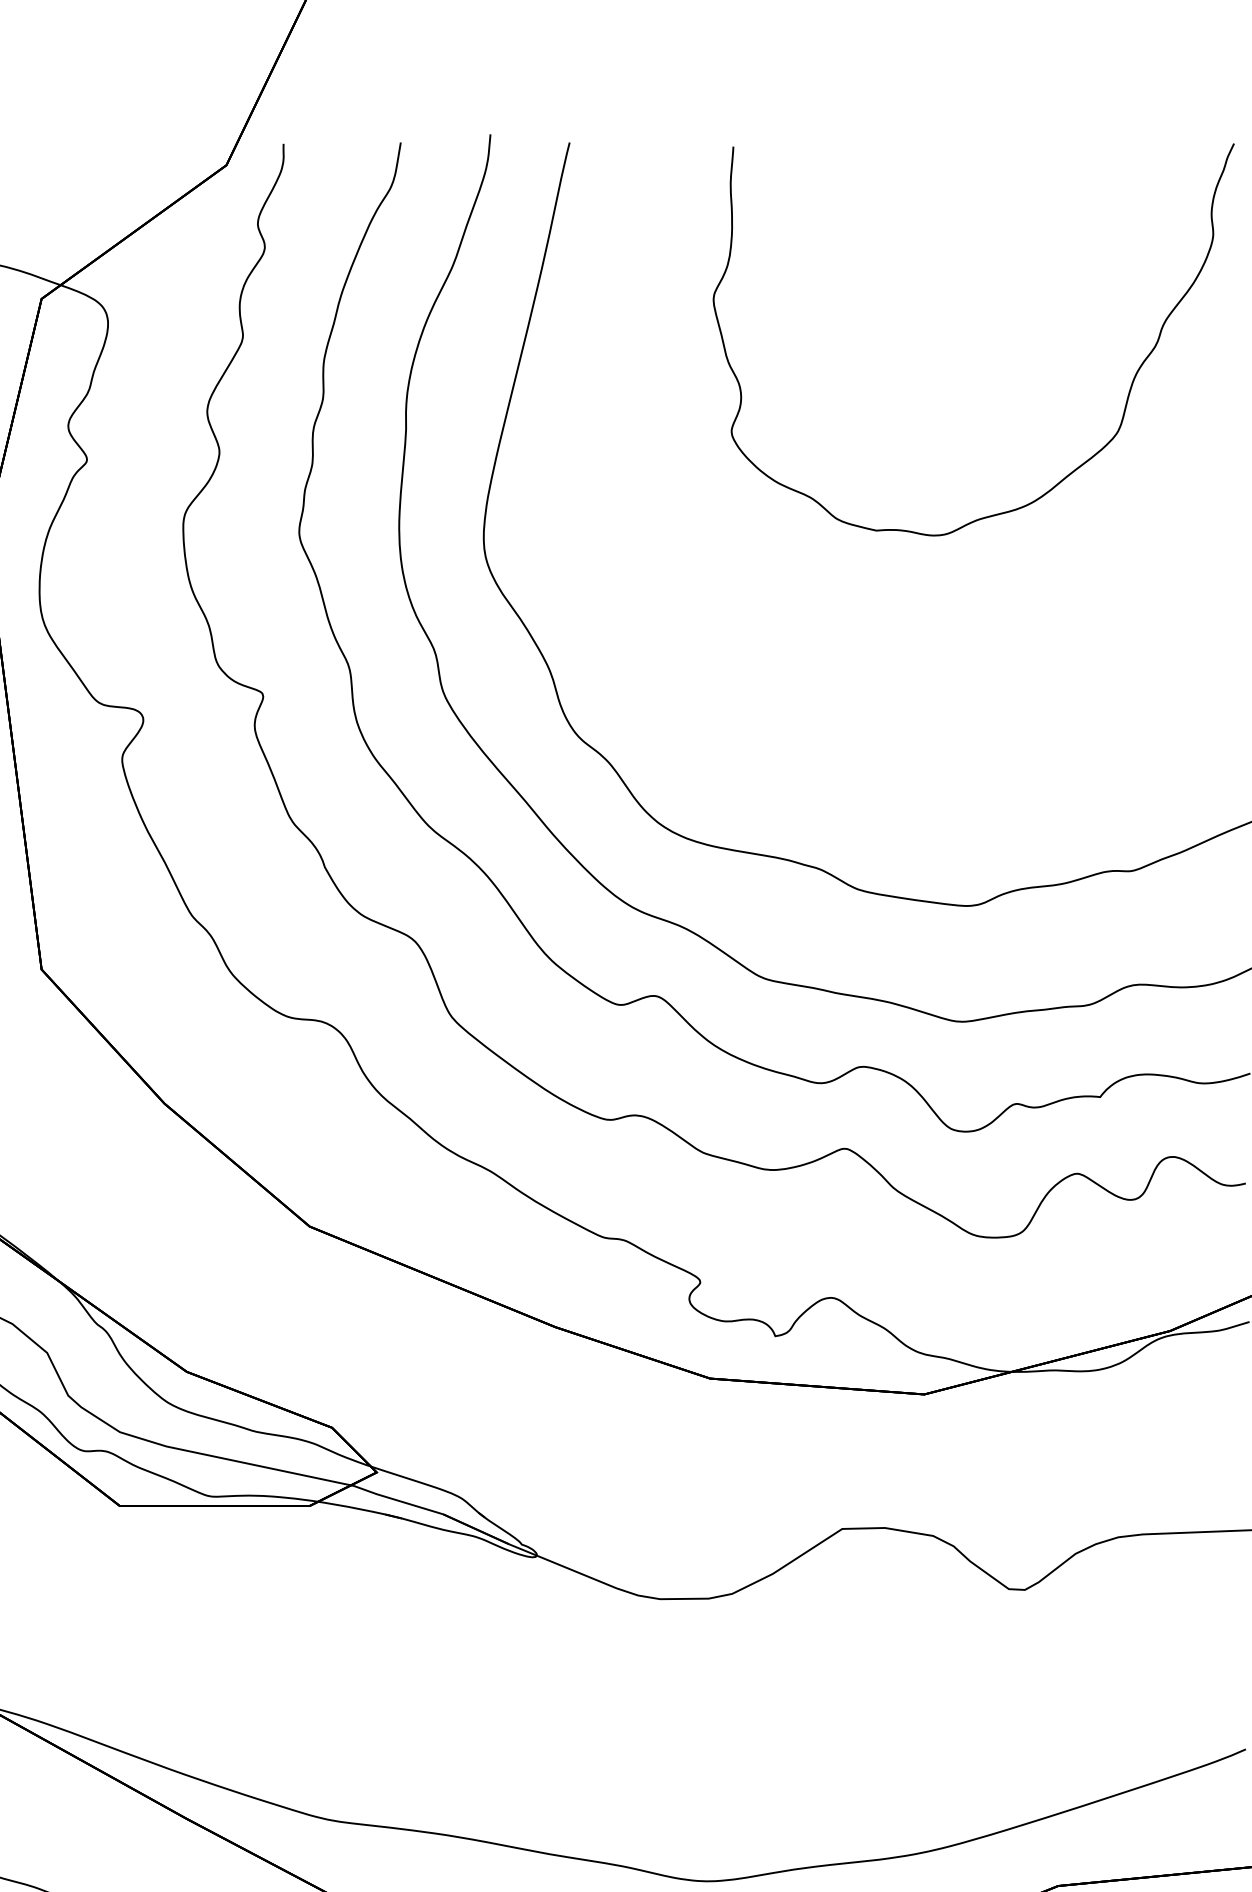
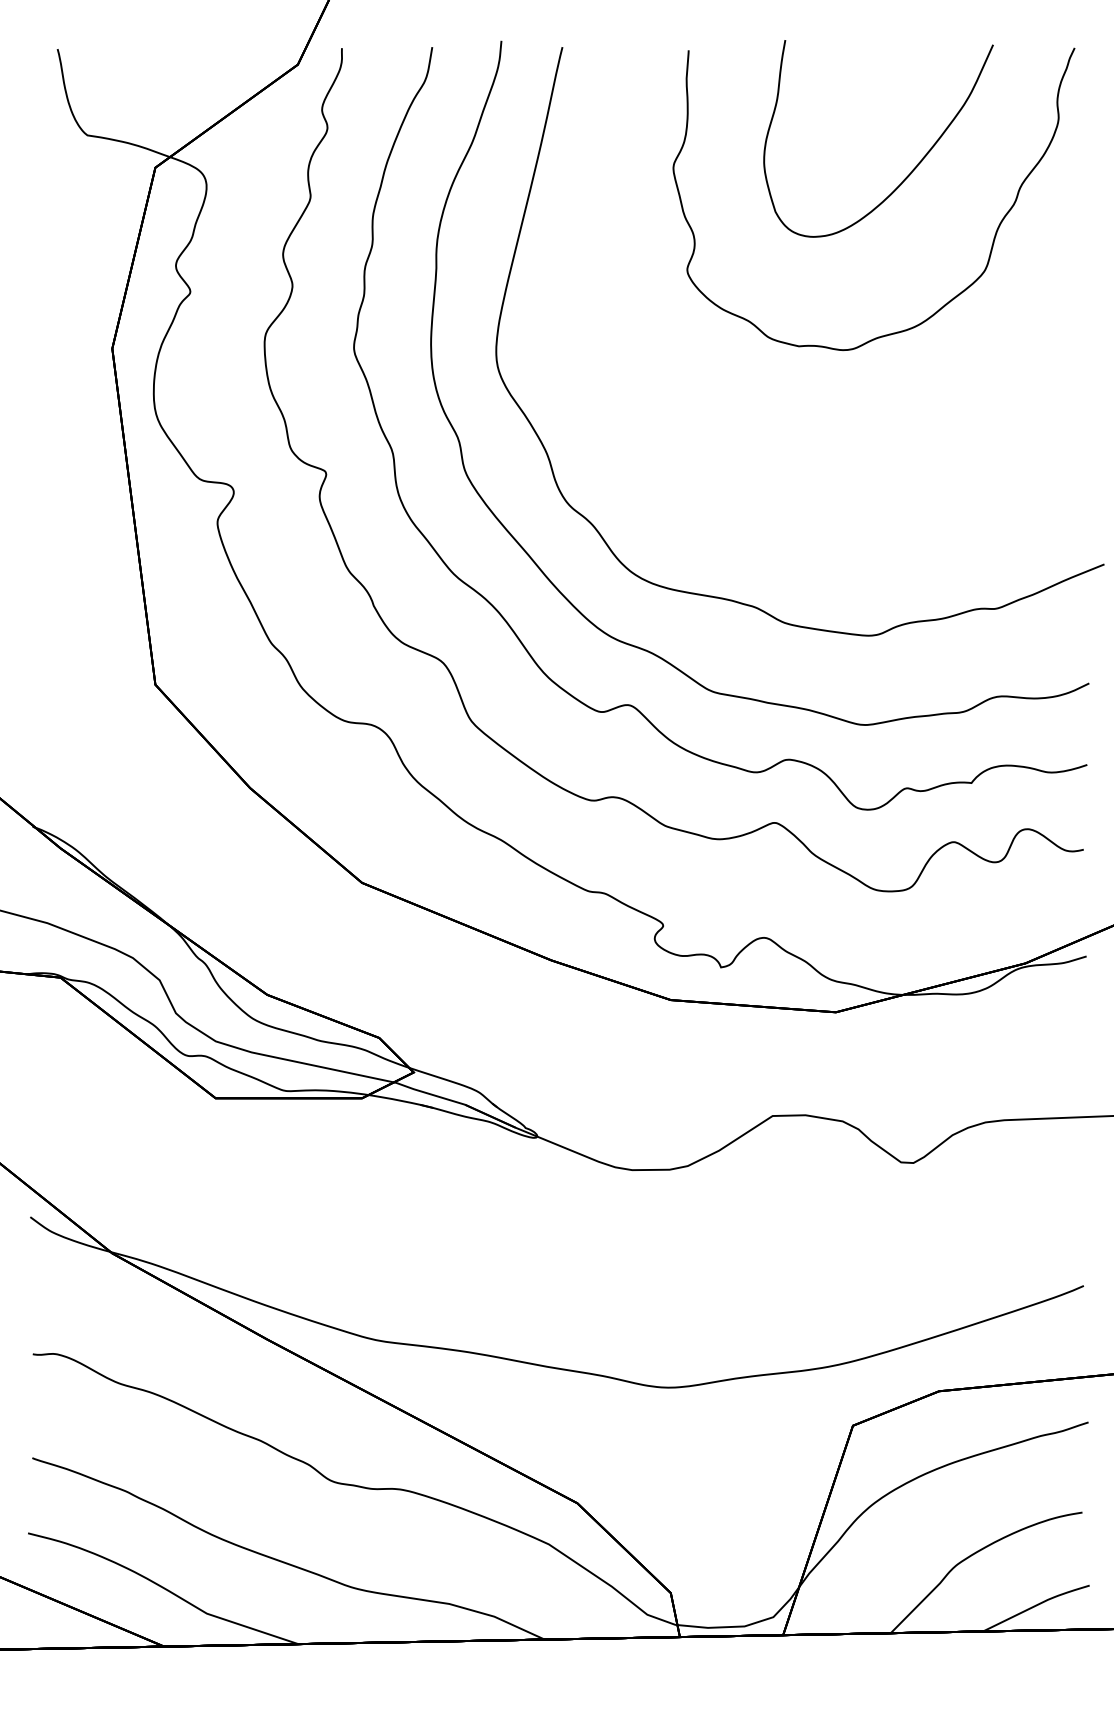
curve: (1023, 301) -> (912, 169), added

